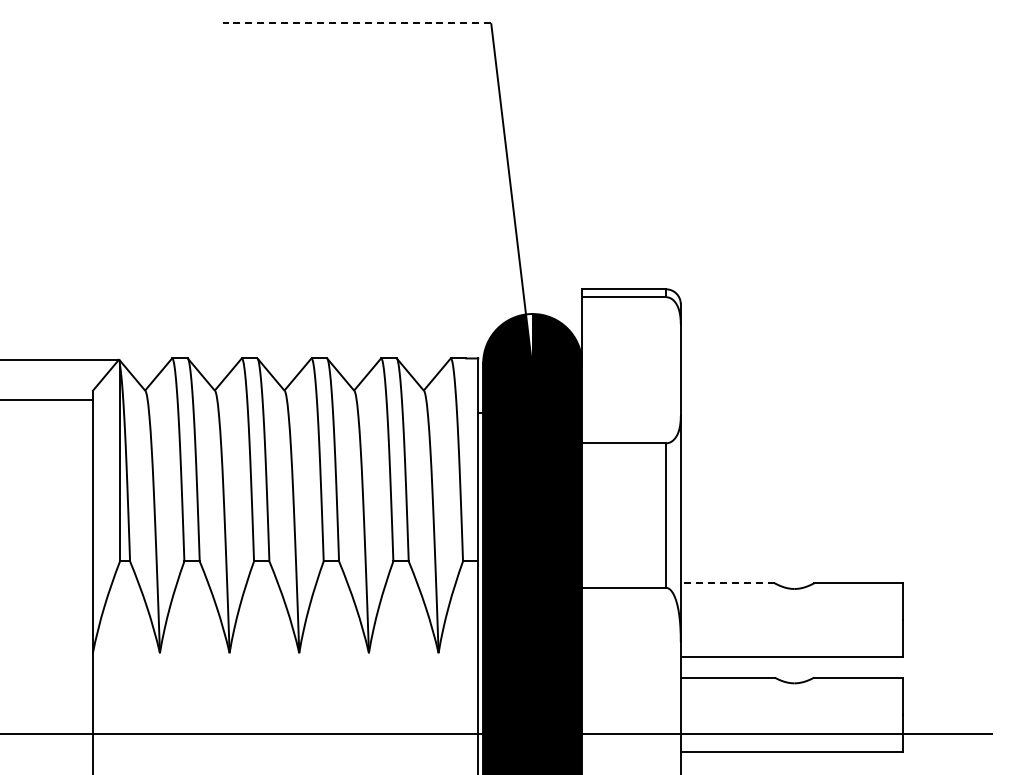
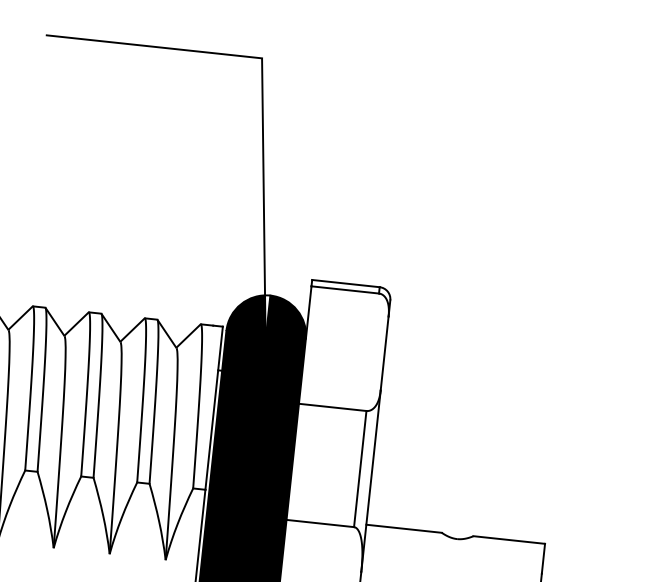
line: (357, 23) -> (154, 47), dashed -> solid
line: (727, 583) -> (403, 528), dashed -> solid

